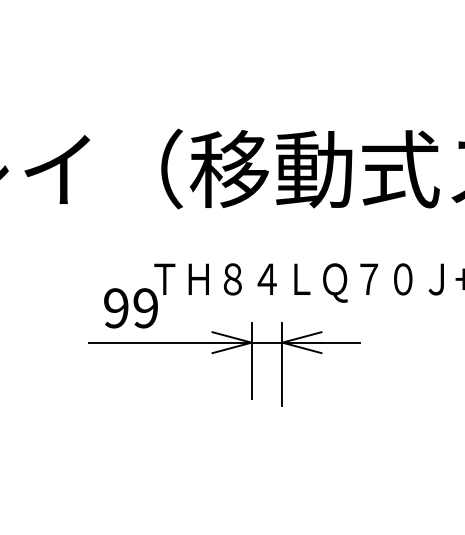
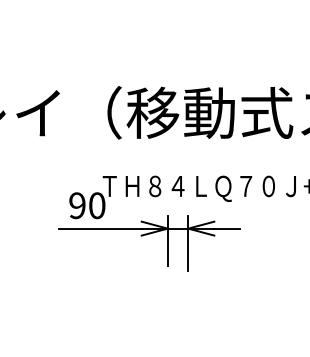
text: (146, 307) -> (97, 205), 99 -> 90

